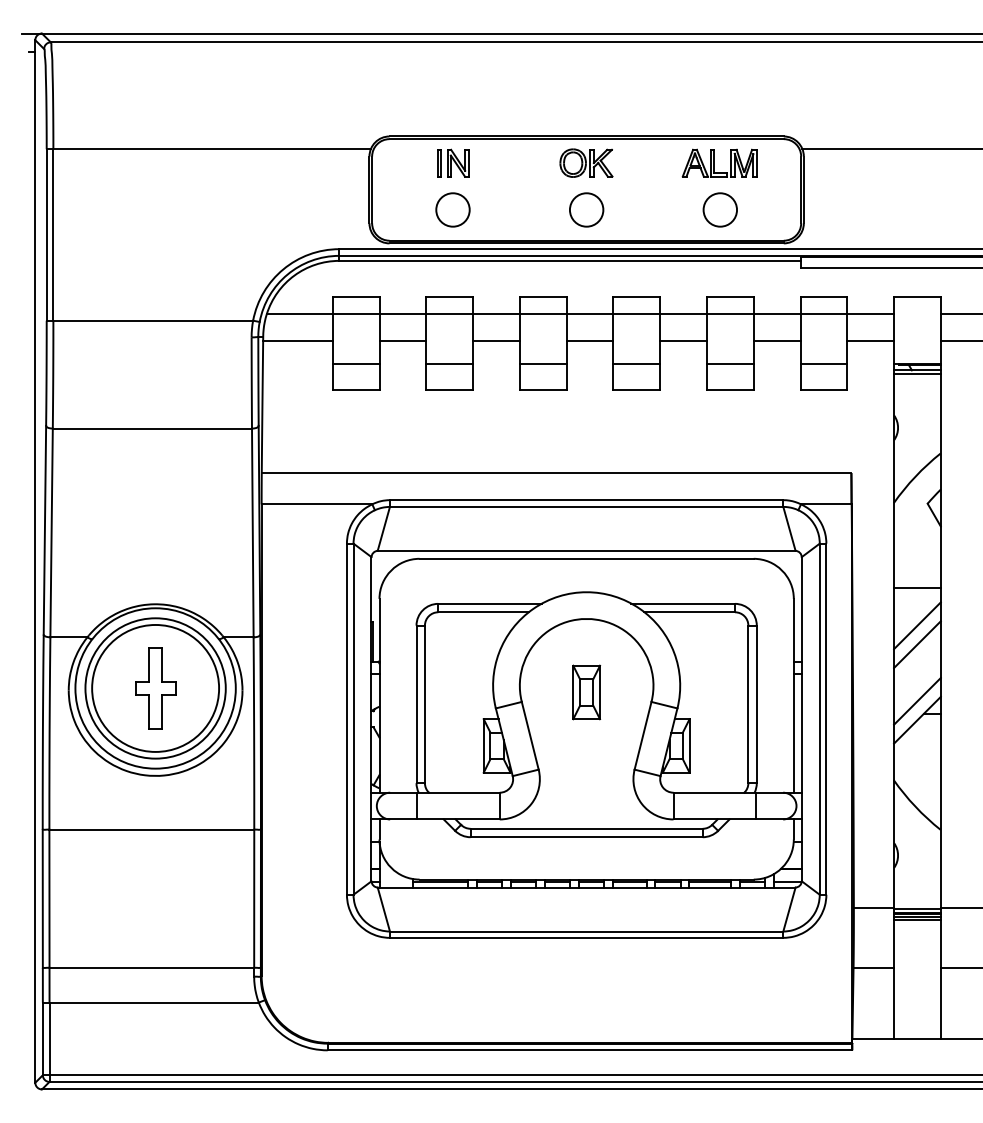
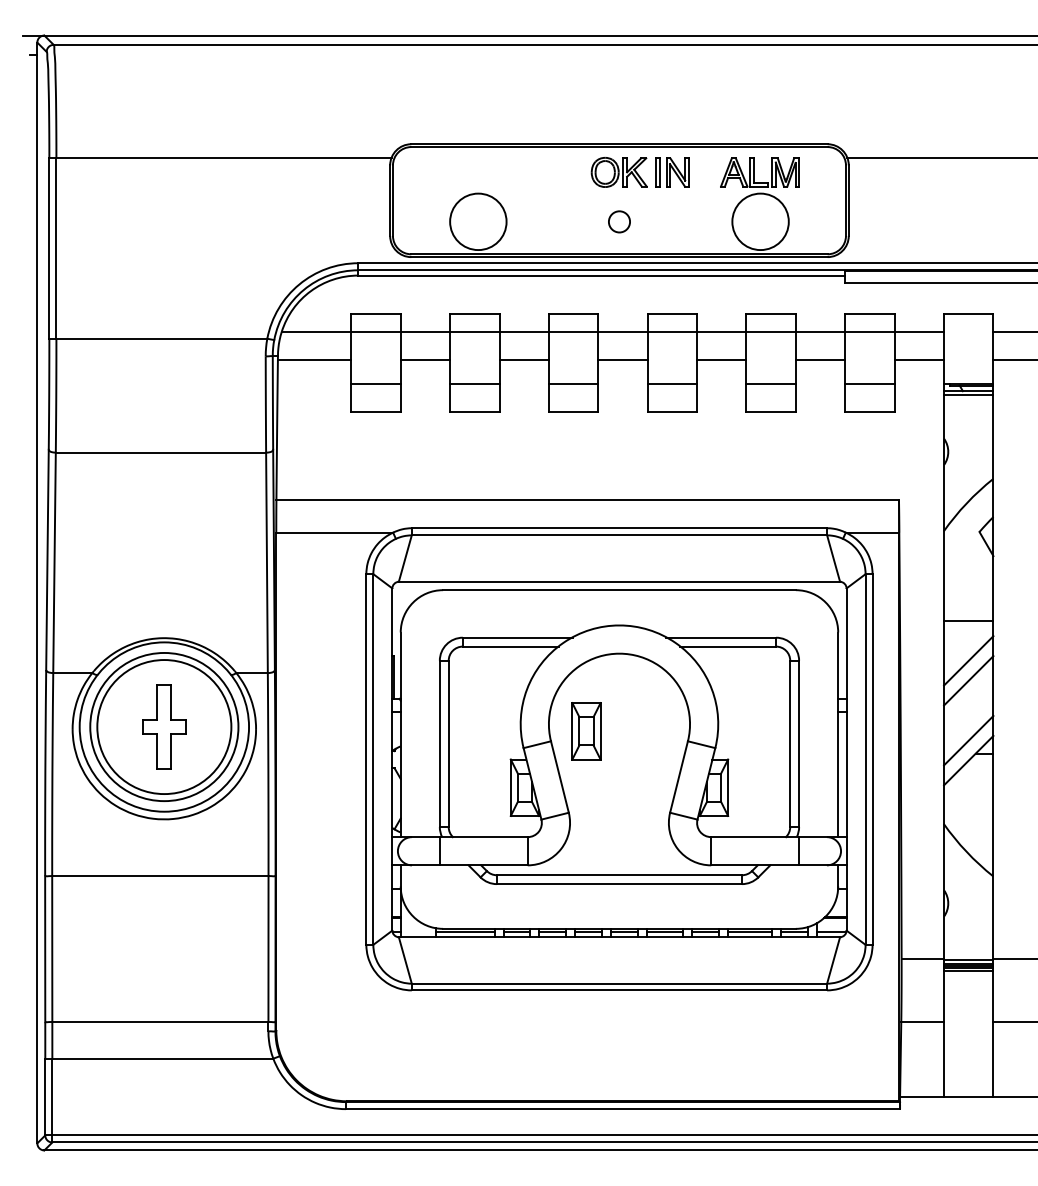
part: (453, 163) -> (672, 172), moved
circle: (452, 209) -> (477, 221), size x1.6
circle: (586, 209) -> (619, 221), size x0.6
circle: (720, 209) -> (760, 221), size x1.6
part: (586, 692) -> (586, 731), moved

